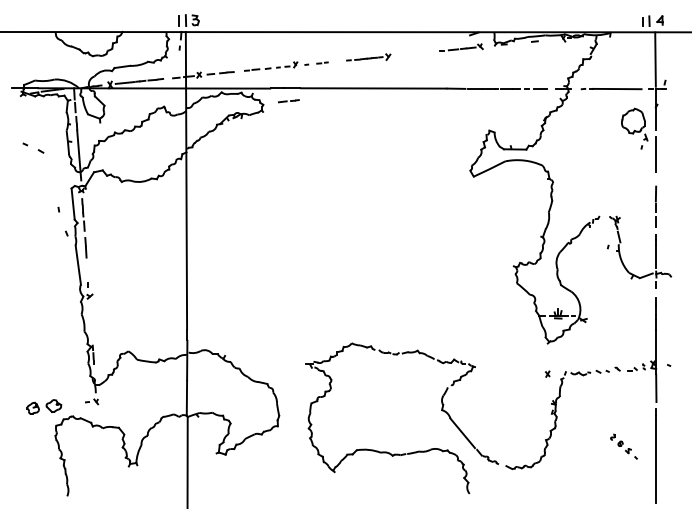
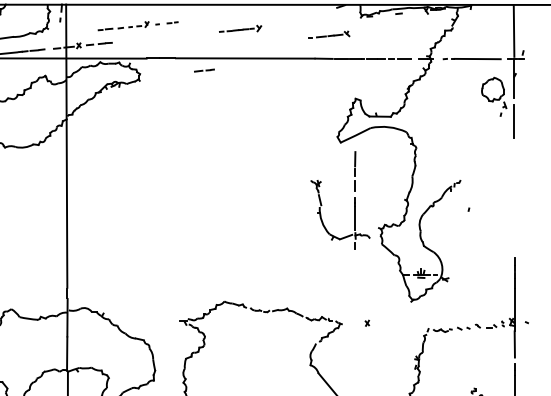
part: (461, 47) -> (329, 34), moved
part: (286, 66) -> (138, 26), moved
line: (287, 101) -> (203, 70), moved
part: (655, 236) -> (354, 199), moved
part: (547, 373) -> (367, 322), moved

